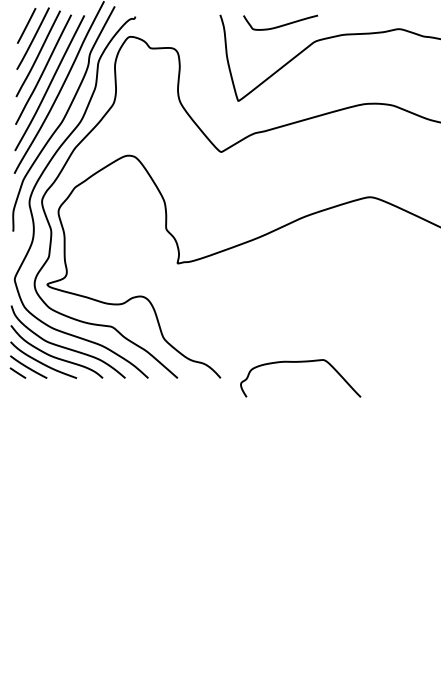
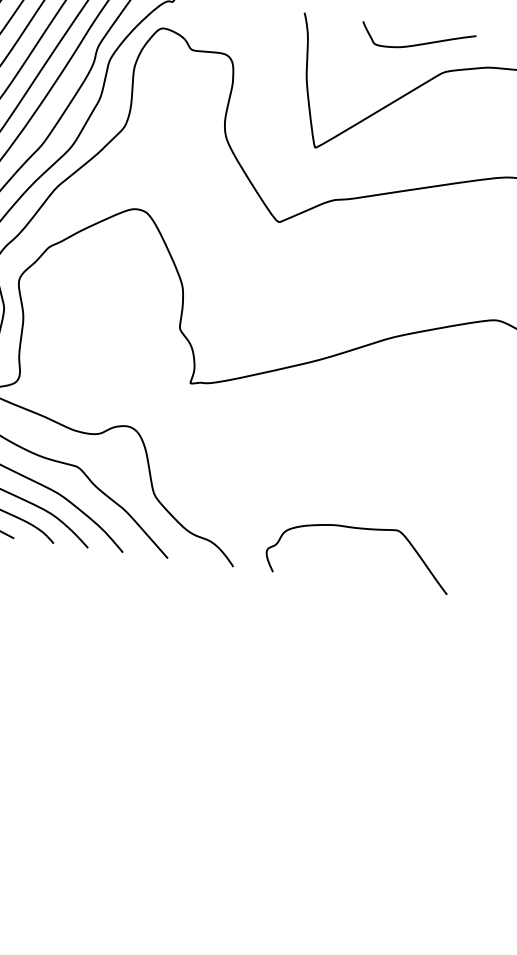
curve: (282, 24) -> (420, 42), moved
curve: (300, 362) -> (361, 529), moved

